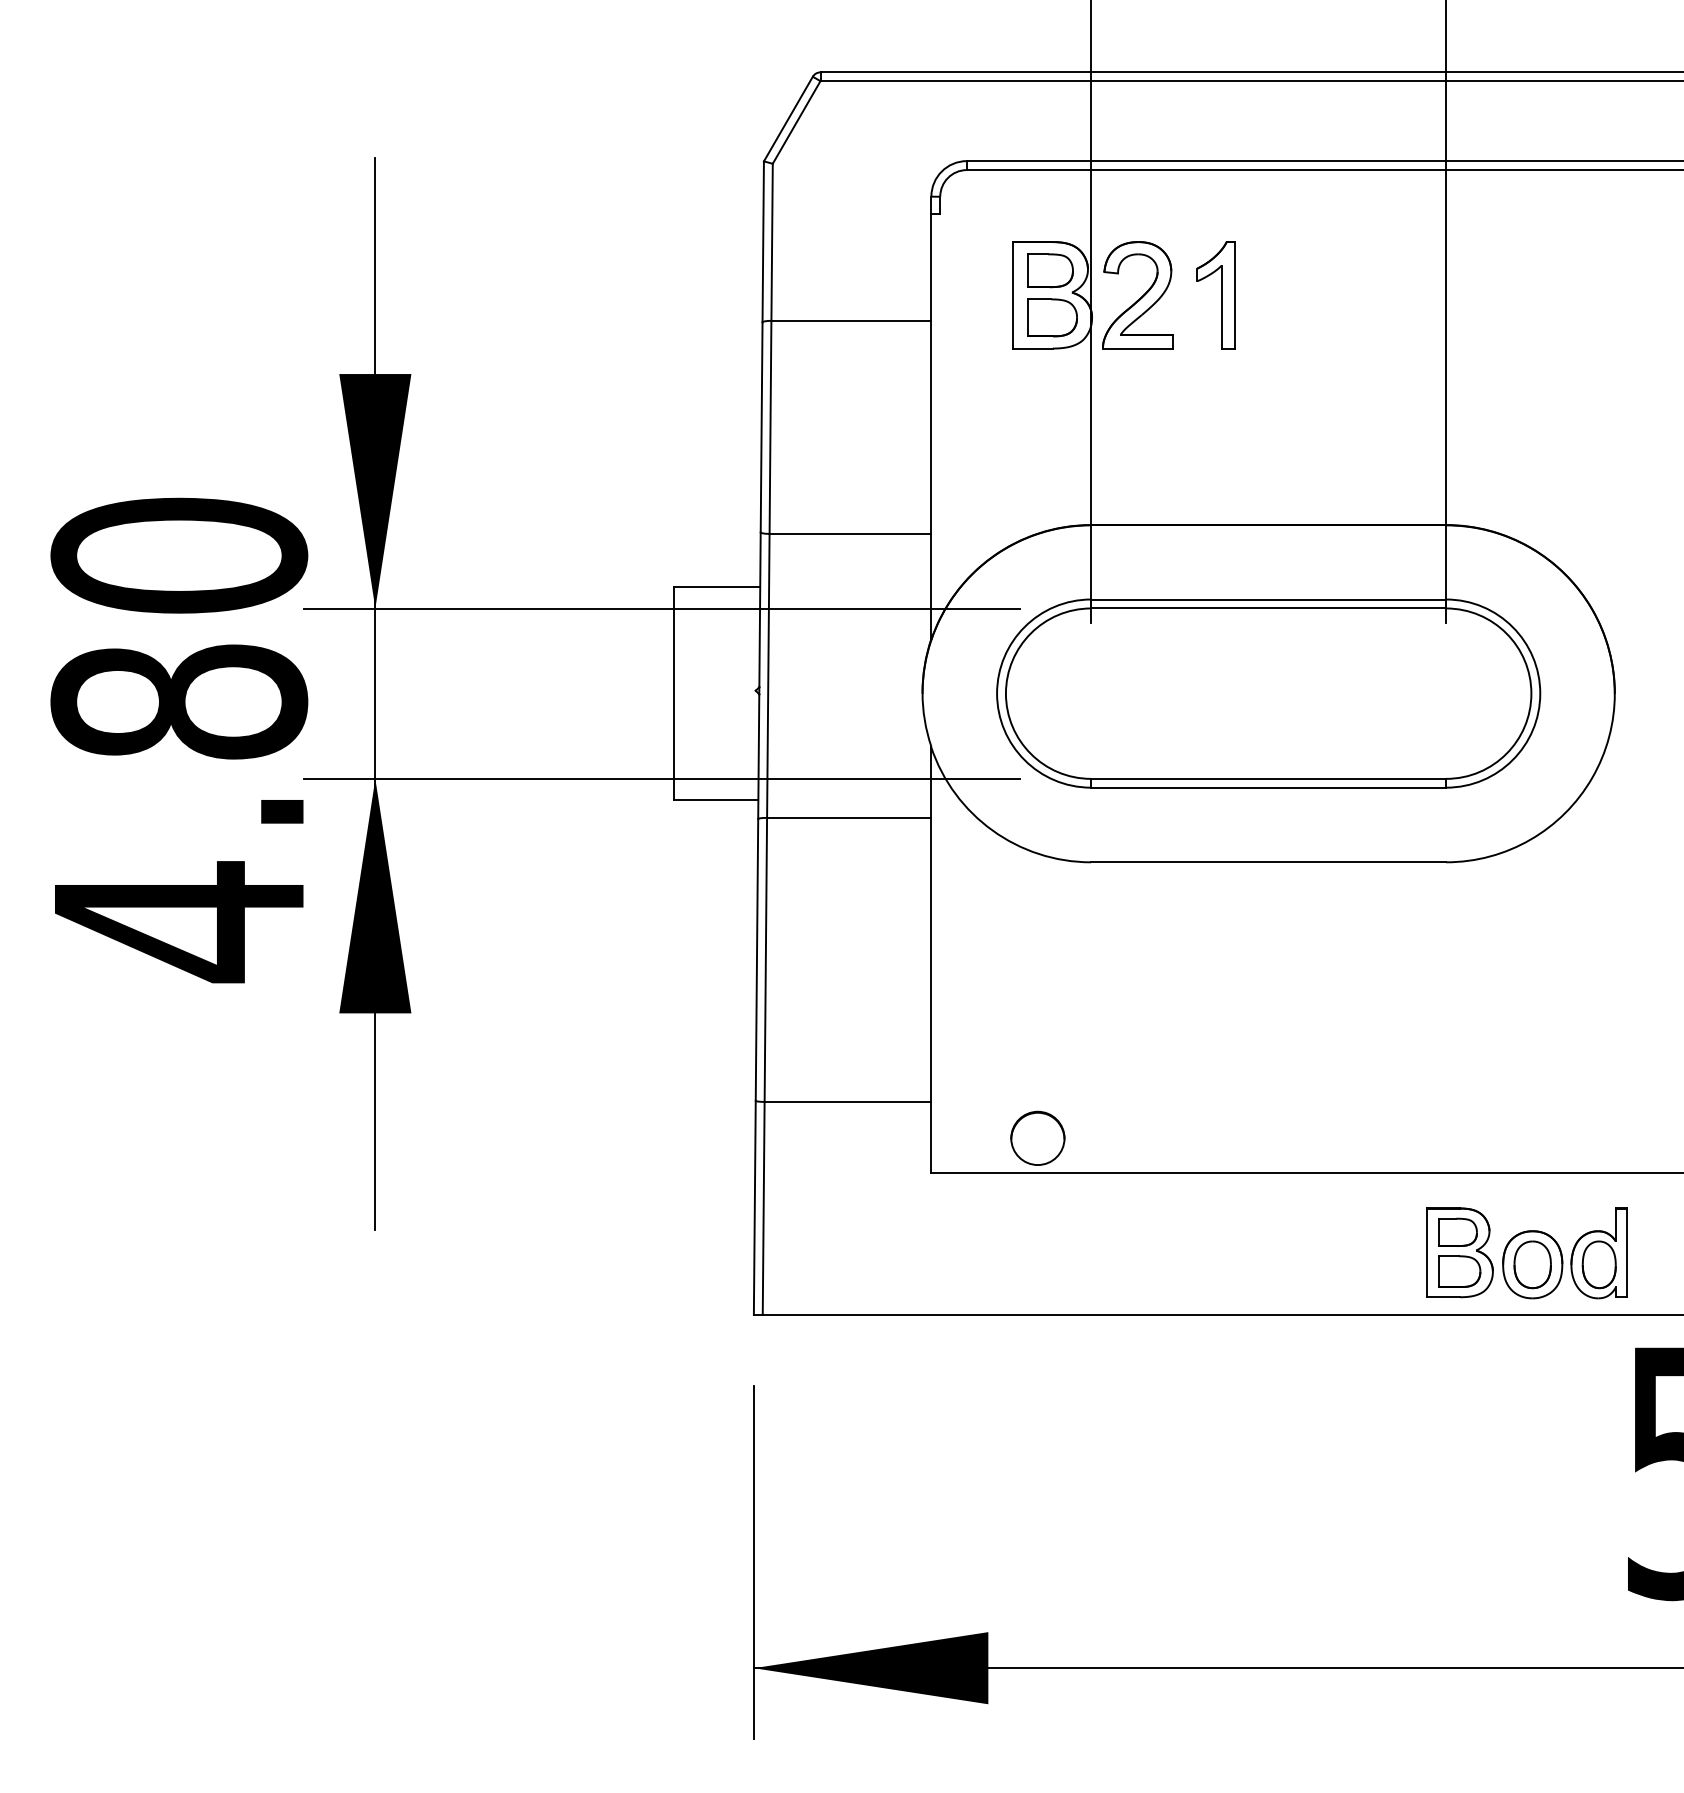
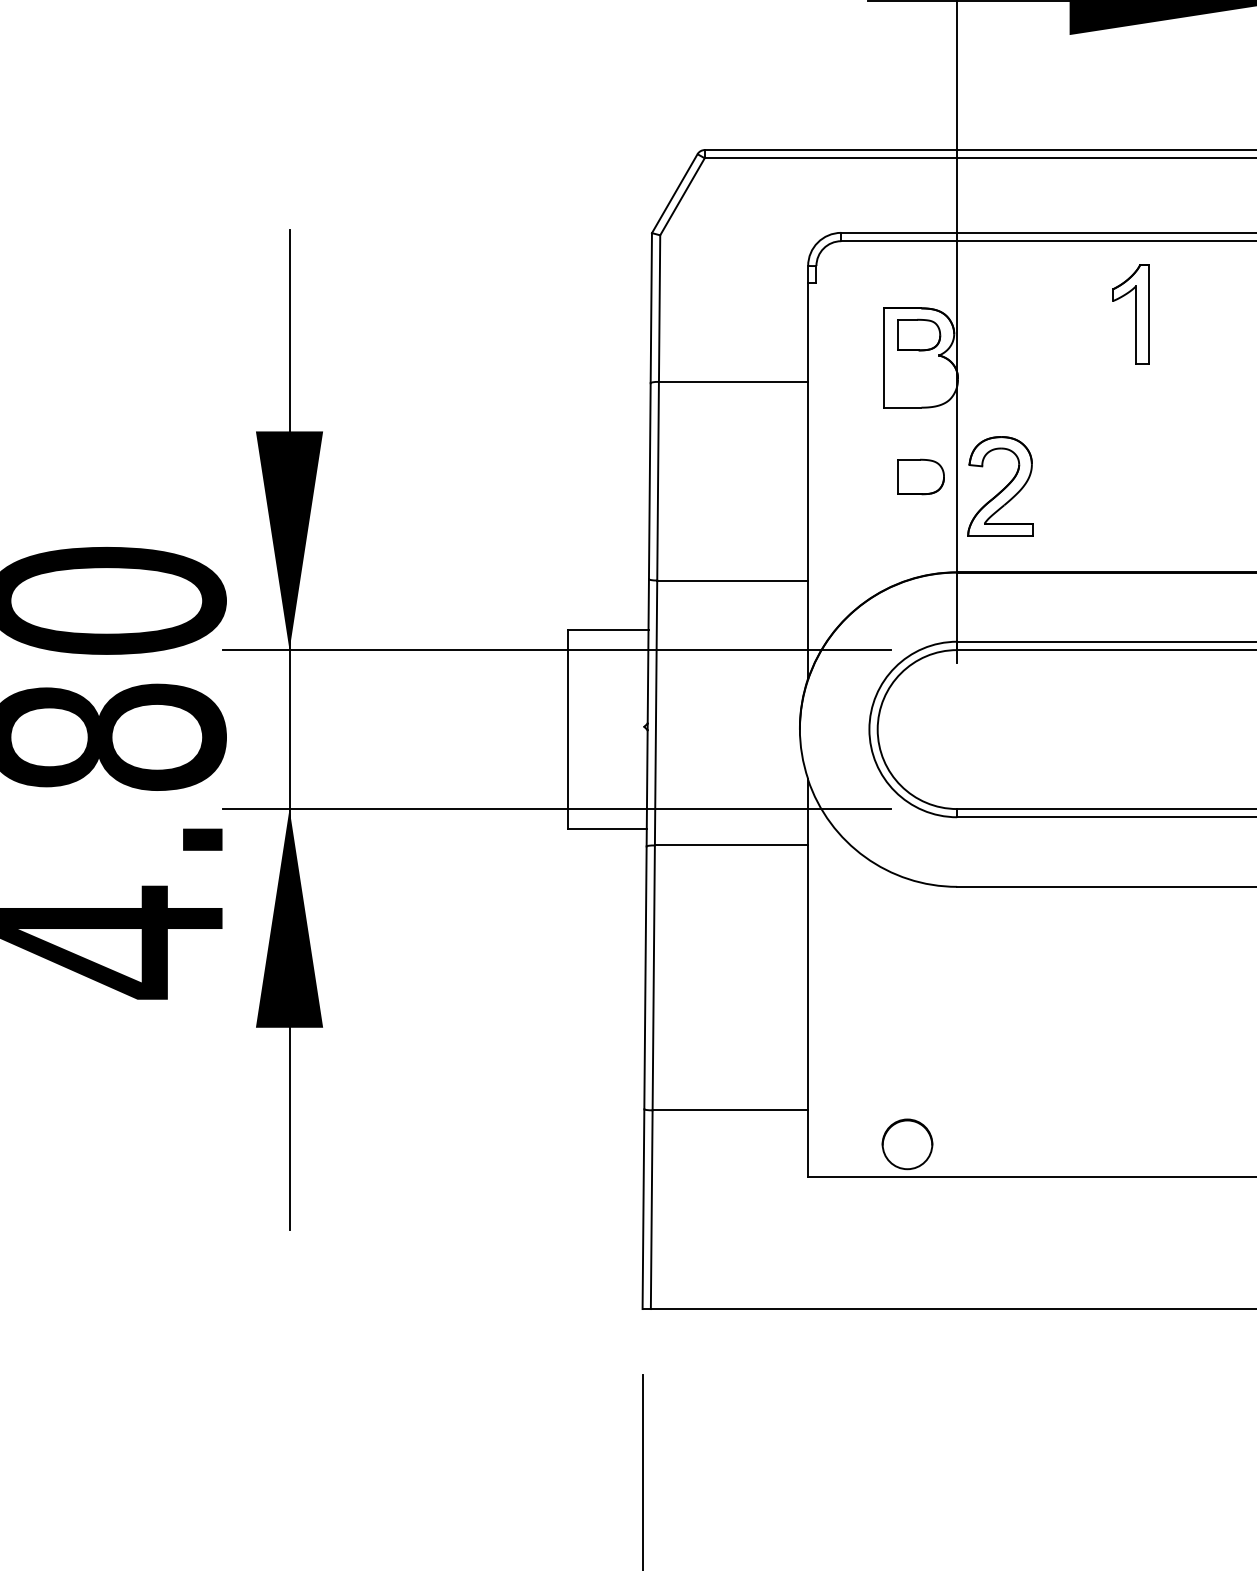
part: (1137, 295) -> (1000, 486), moved
part: (1215, 295) -> (1130, 314), moved
part: (1052, 317) -> (921, 476), moved

